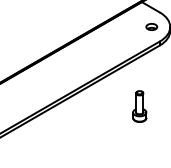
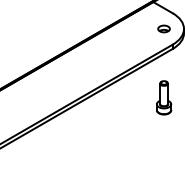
part: (140, 106) -> (164, 97), moved

